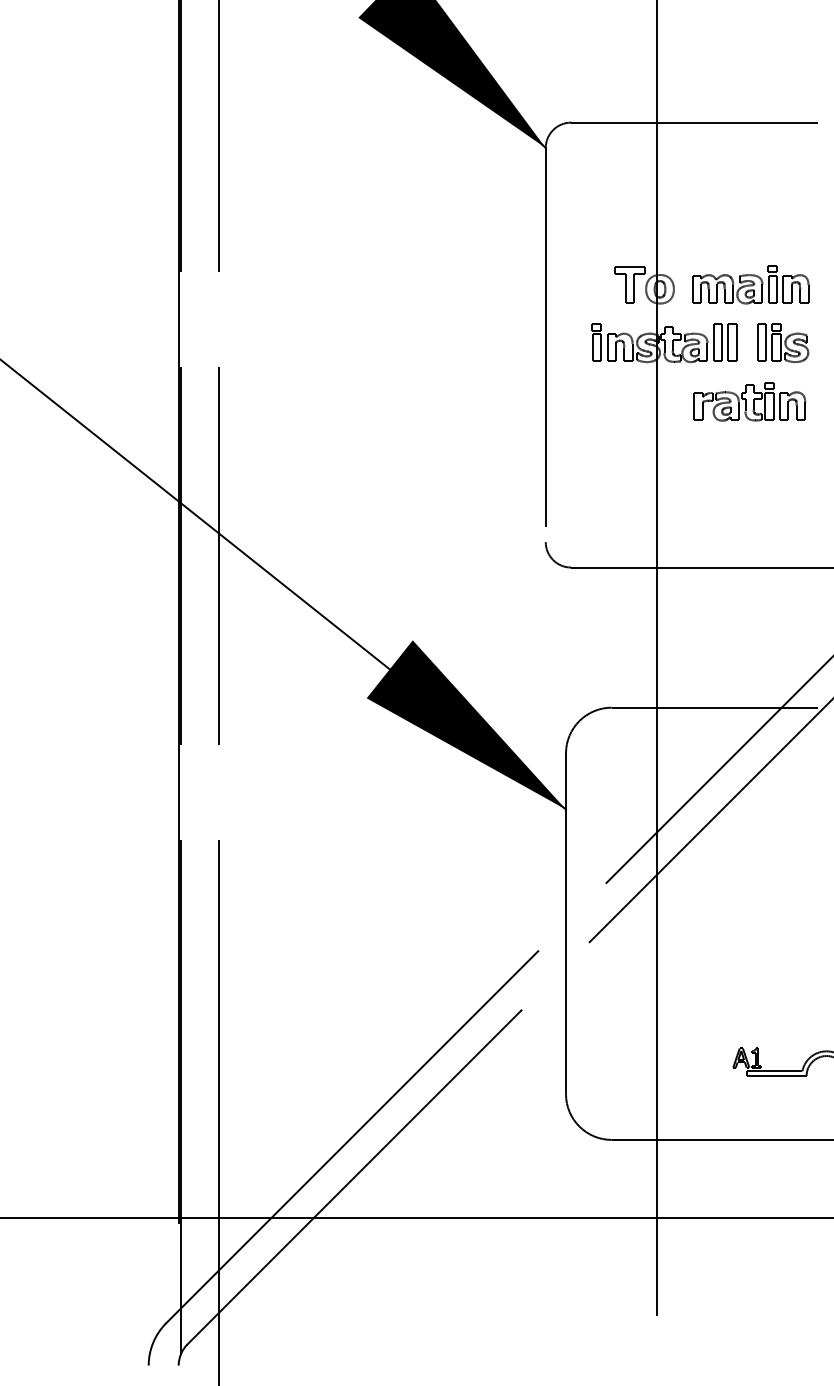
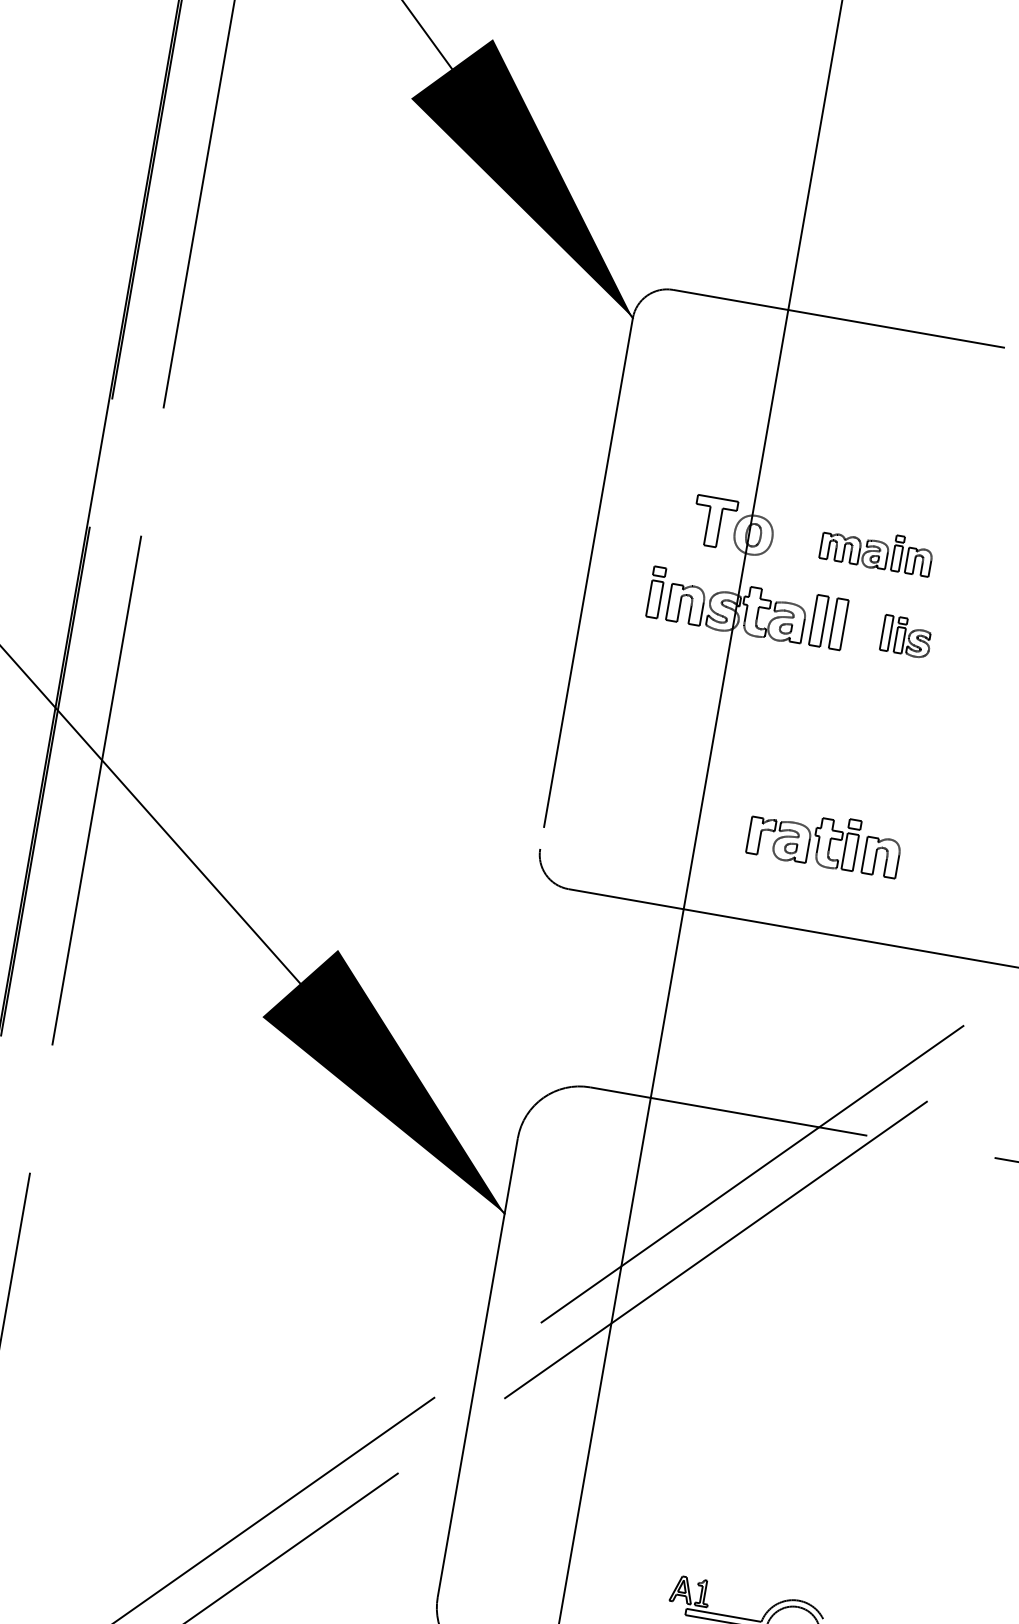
part: (750, 284) -> (876, 550), size x0.7
part: (783, 343) -> (907, 637), size x0.7
part: (749, 401) -> (824, 840), moved

